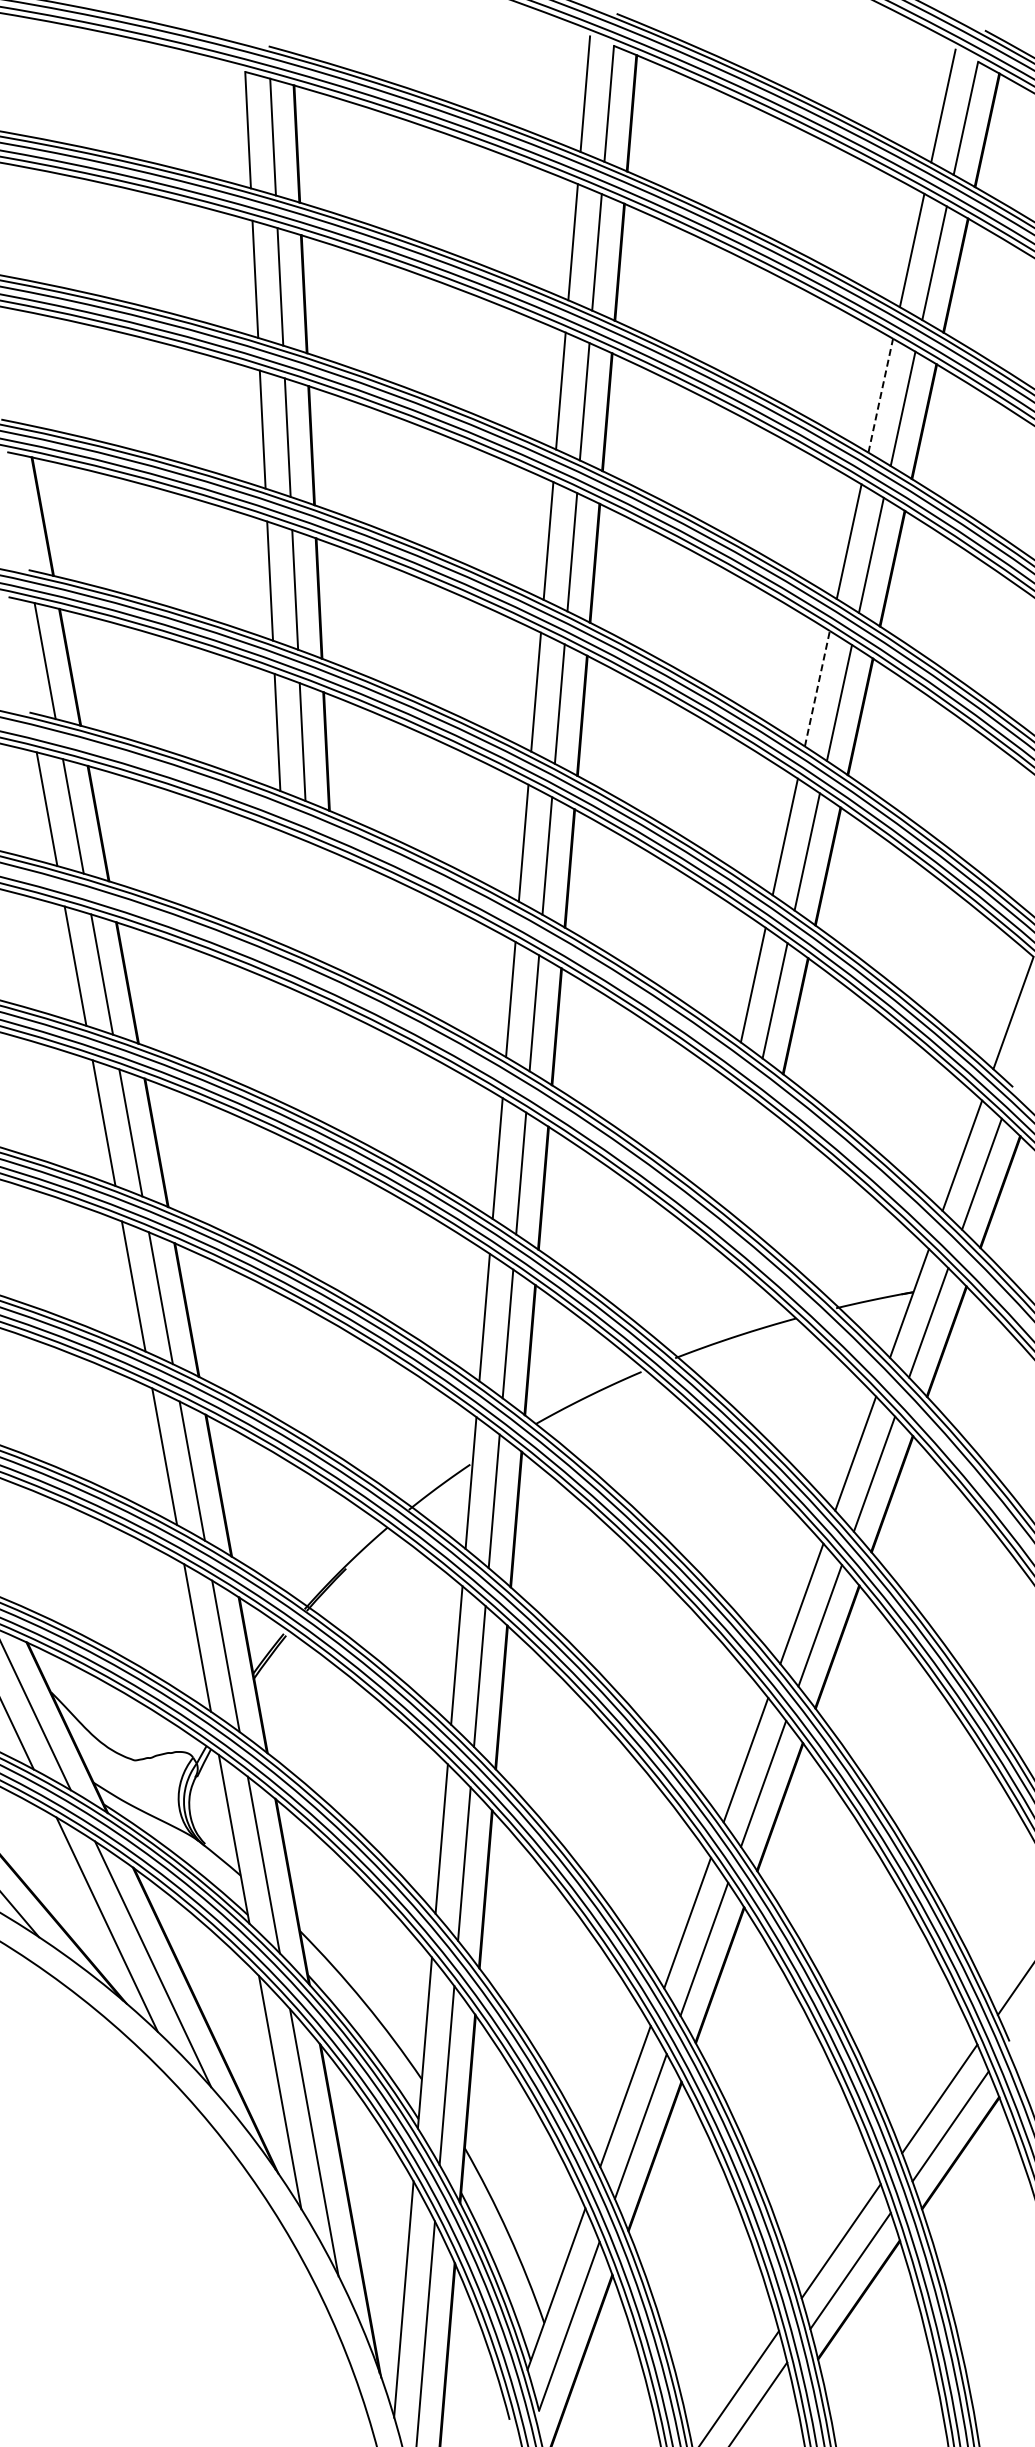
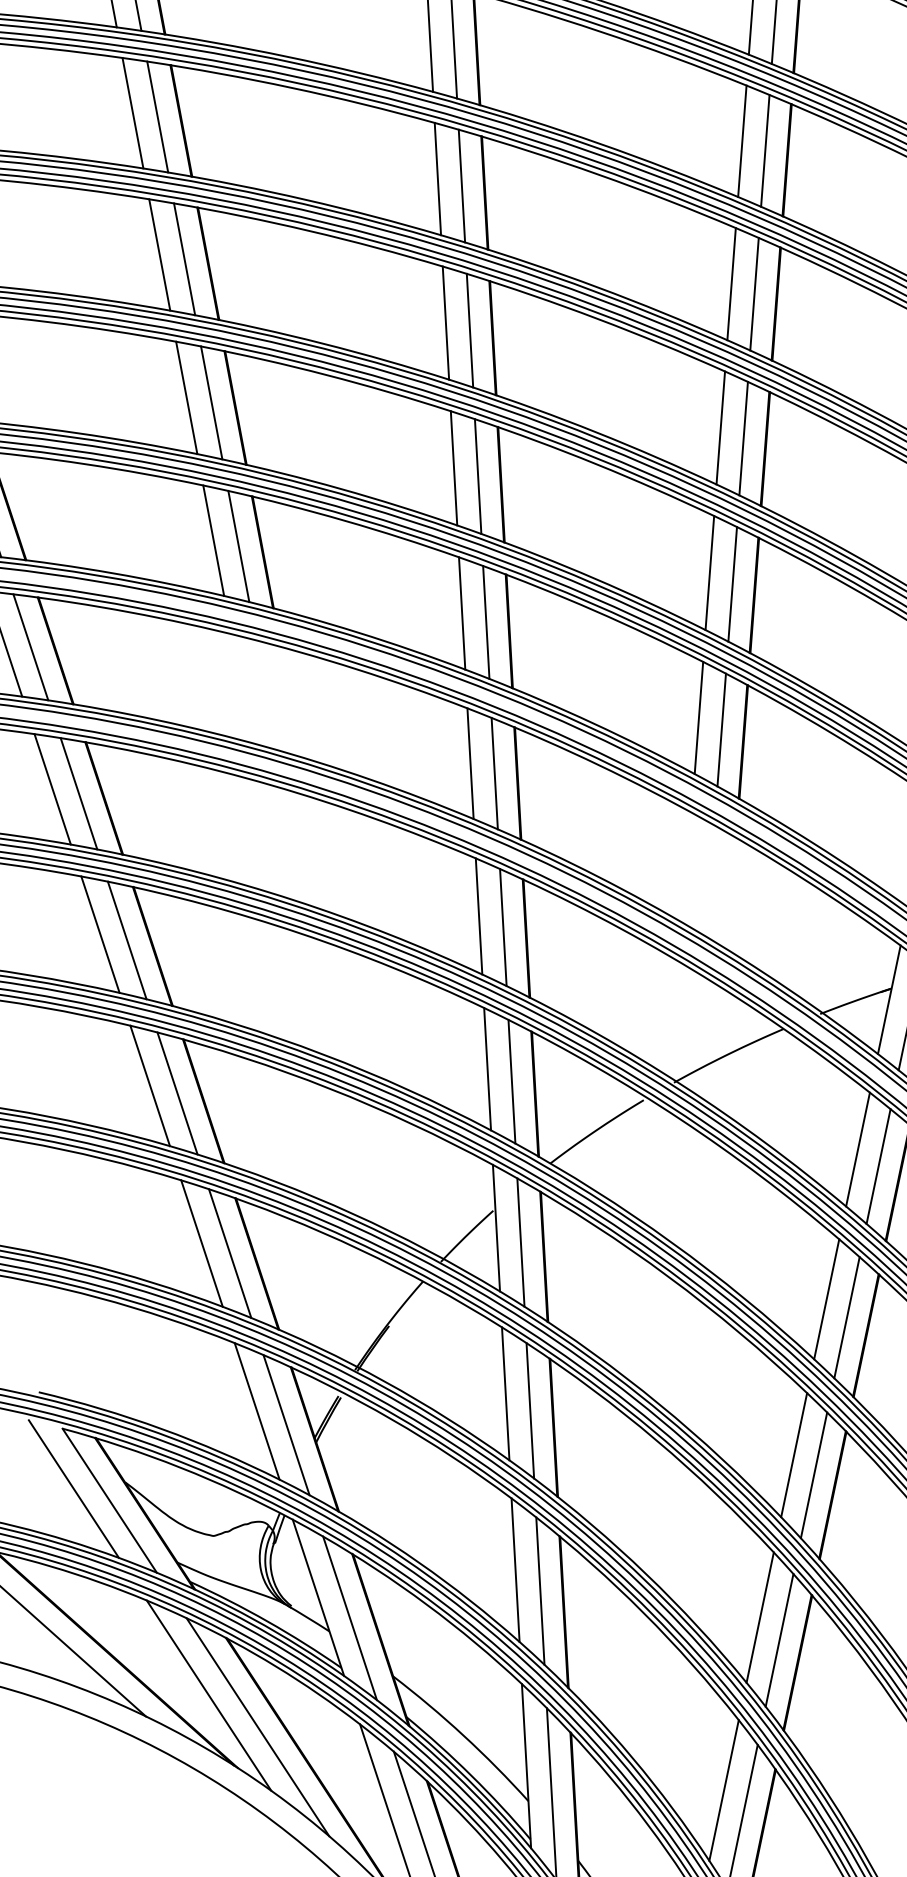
line: (880, 395) -> (742, 141), dashed -> solid
line: (817, 688) -> (720, 427), dashed -> solid

